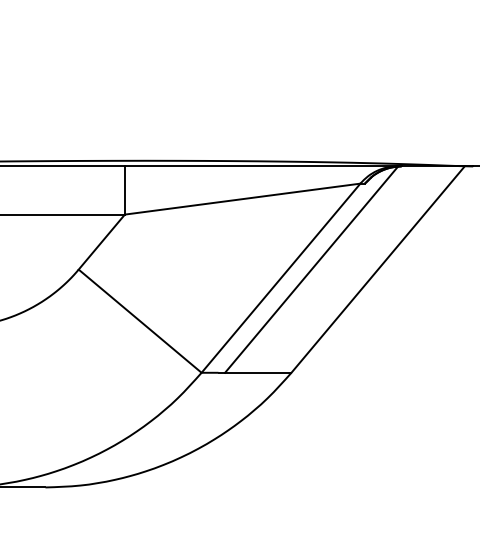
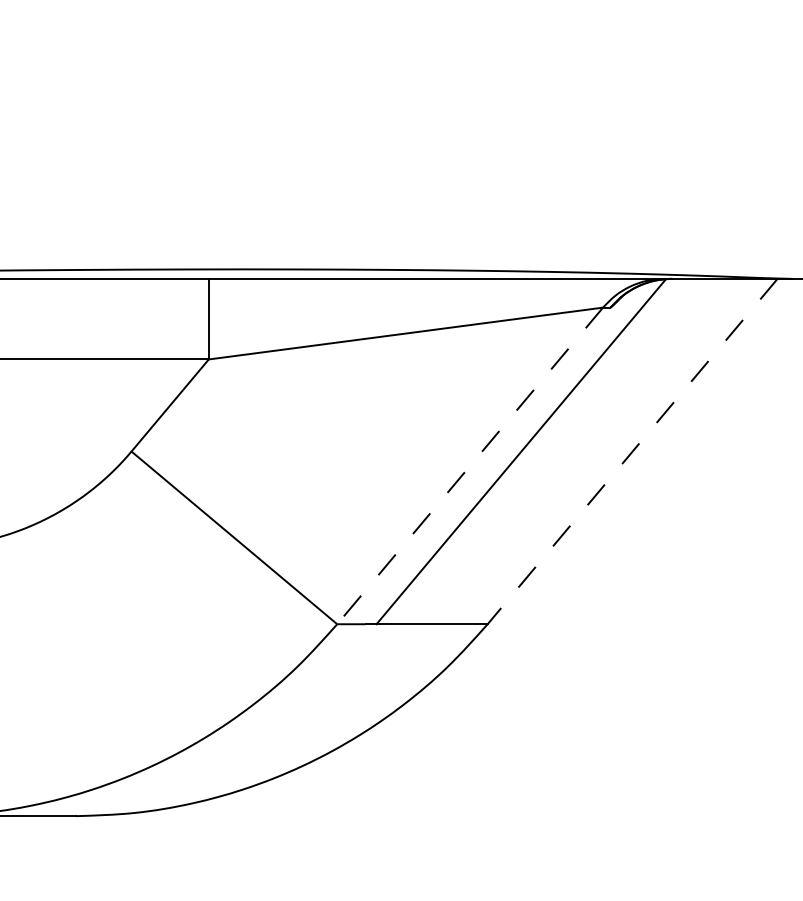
line: (378, 269) -> (633, 451), solid -> dashed
line: (280, 278) -> (469, 466), solid -> dashed

